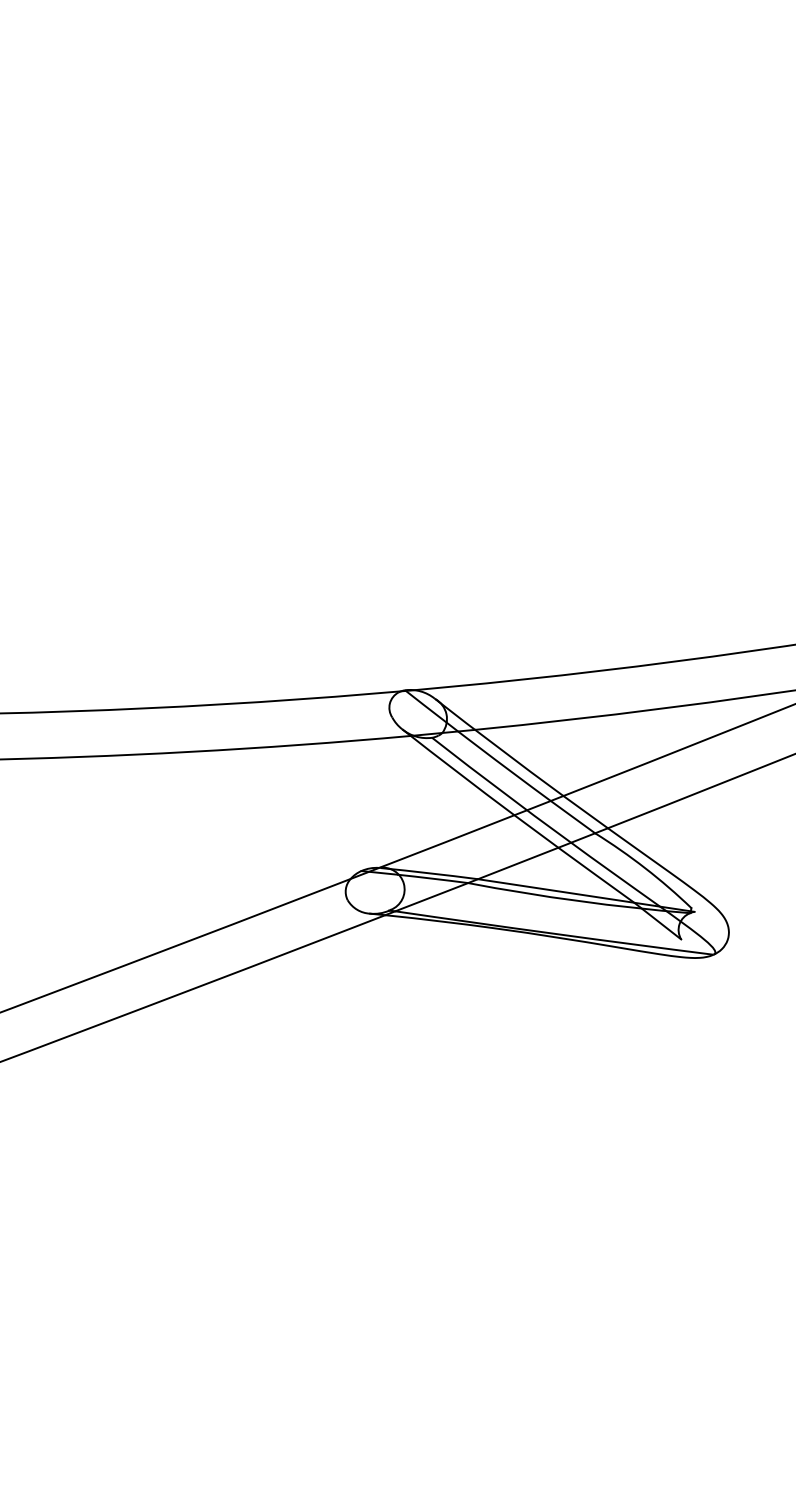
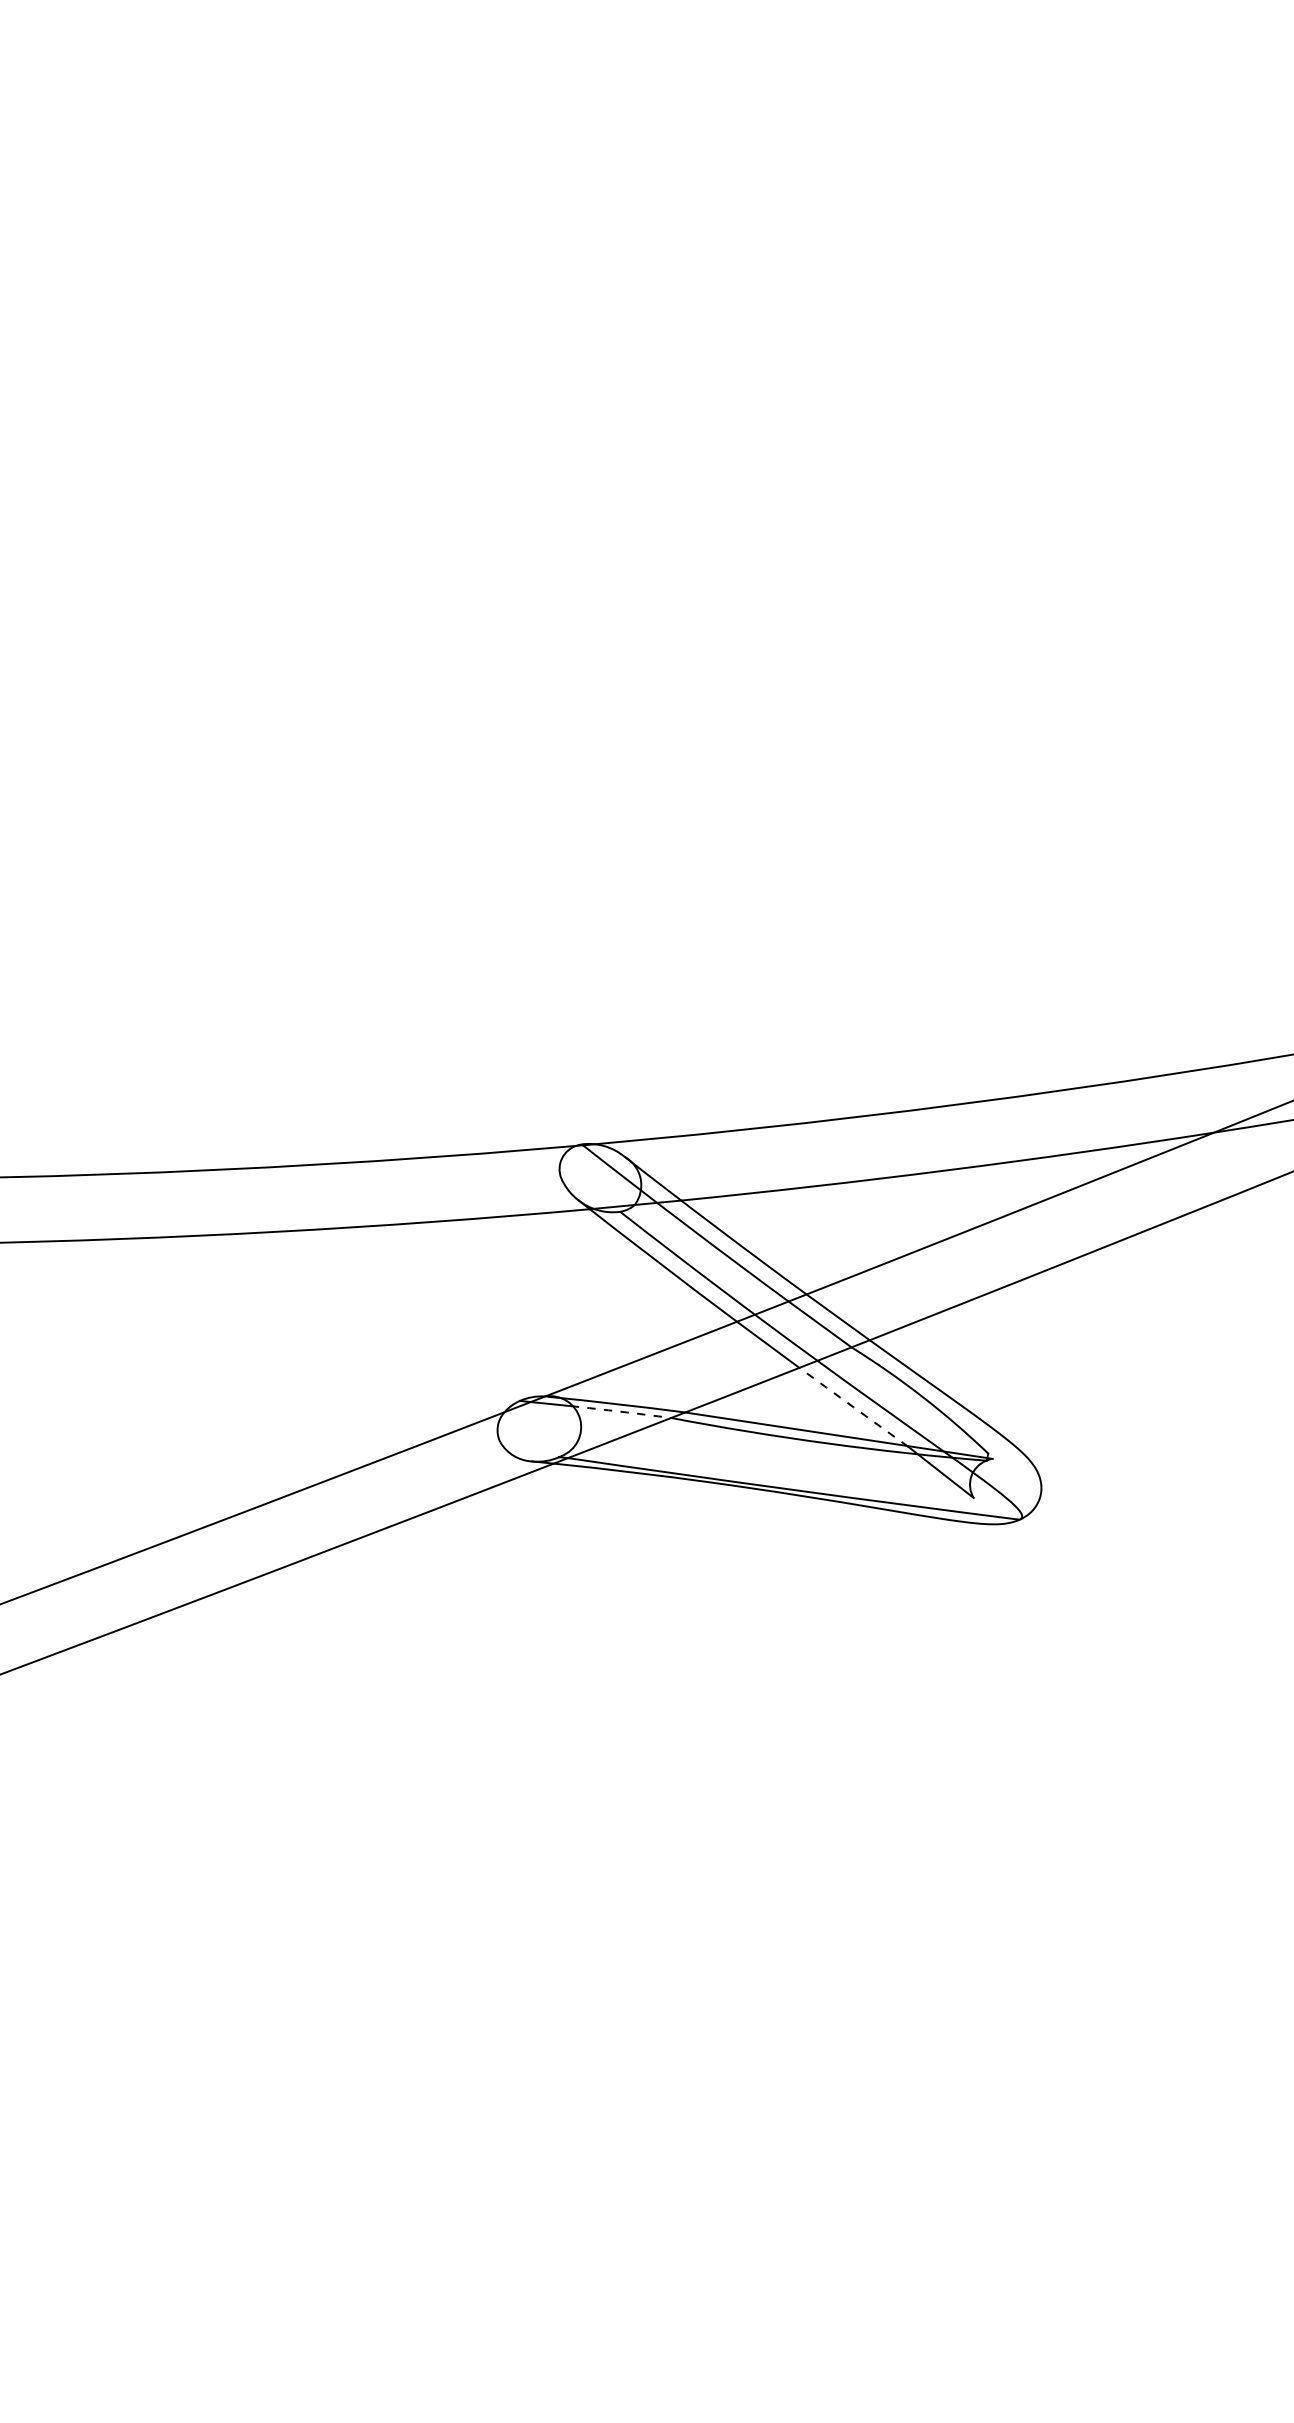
arc: (596, 875) -> (853, 1407), solid -> dashed
arc: (433, 878) -> (621, 1411), solid -> dashed

